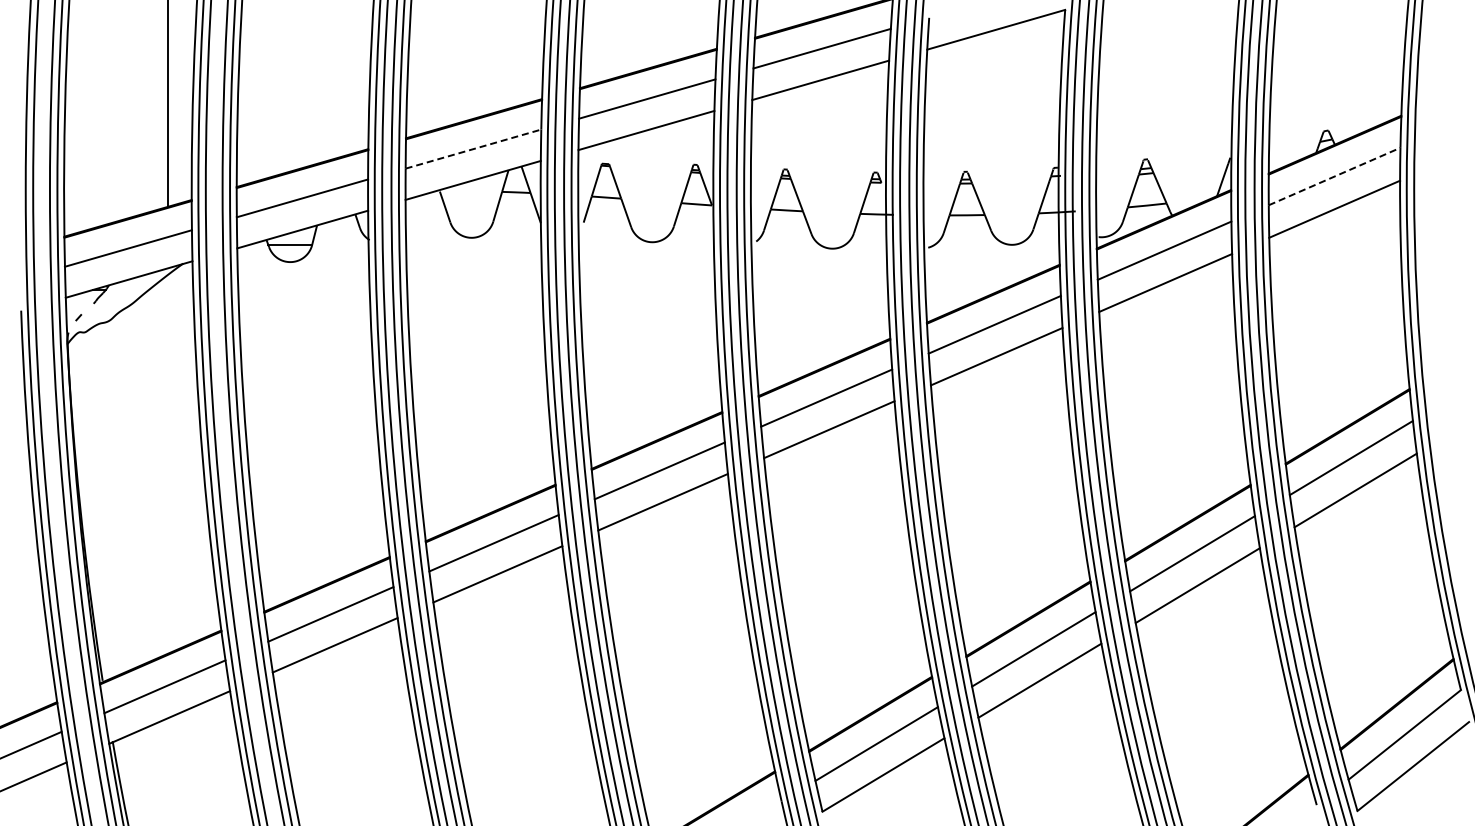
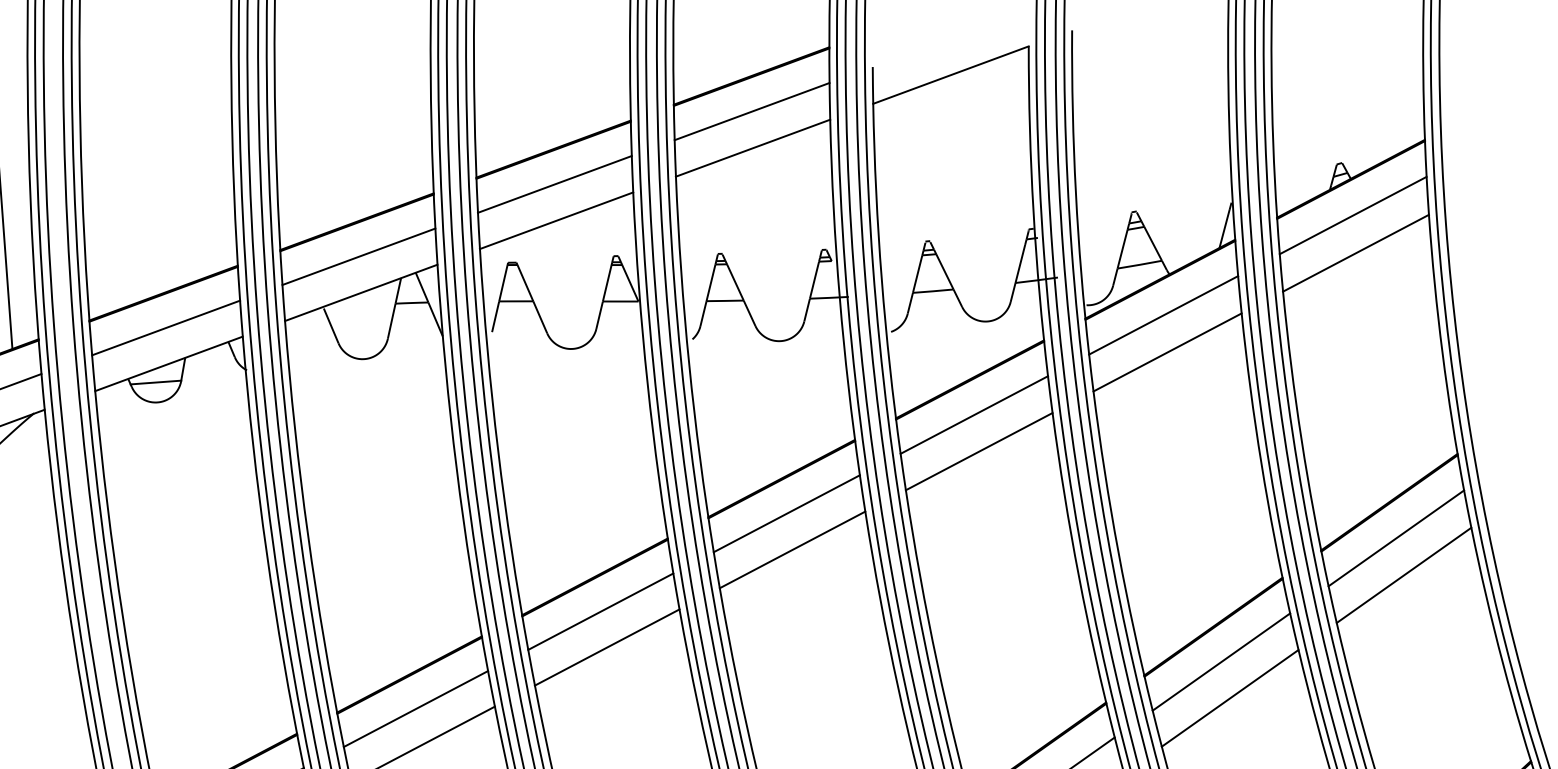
line: (473, 149) -> (358, 257), dashed -> solid
line: (1334, 176) -> (1353, 215), dashed -> solid

